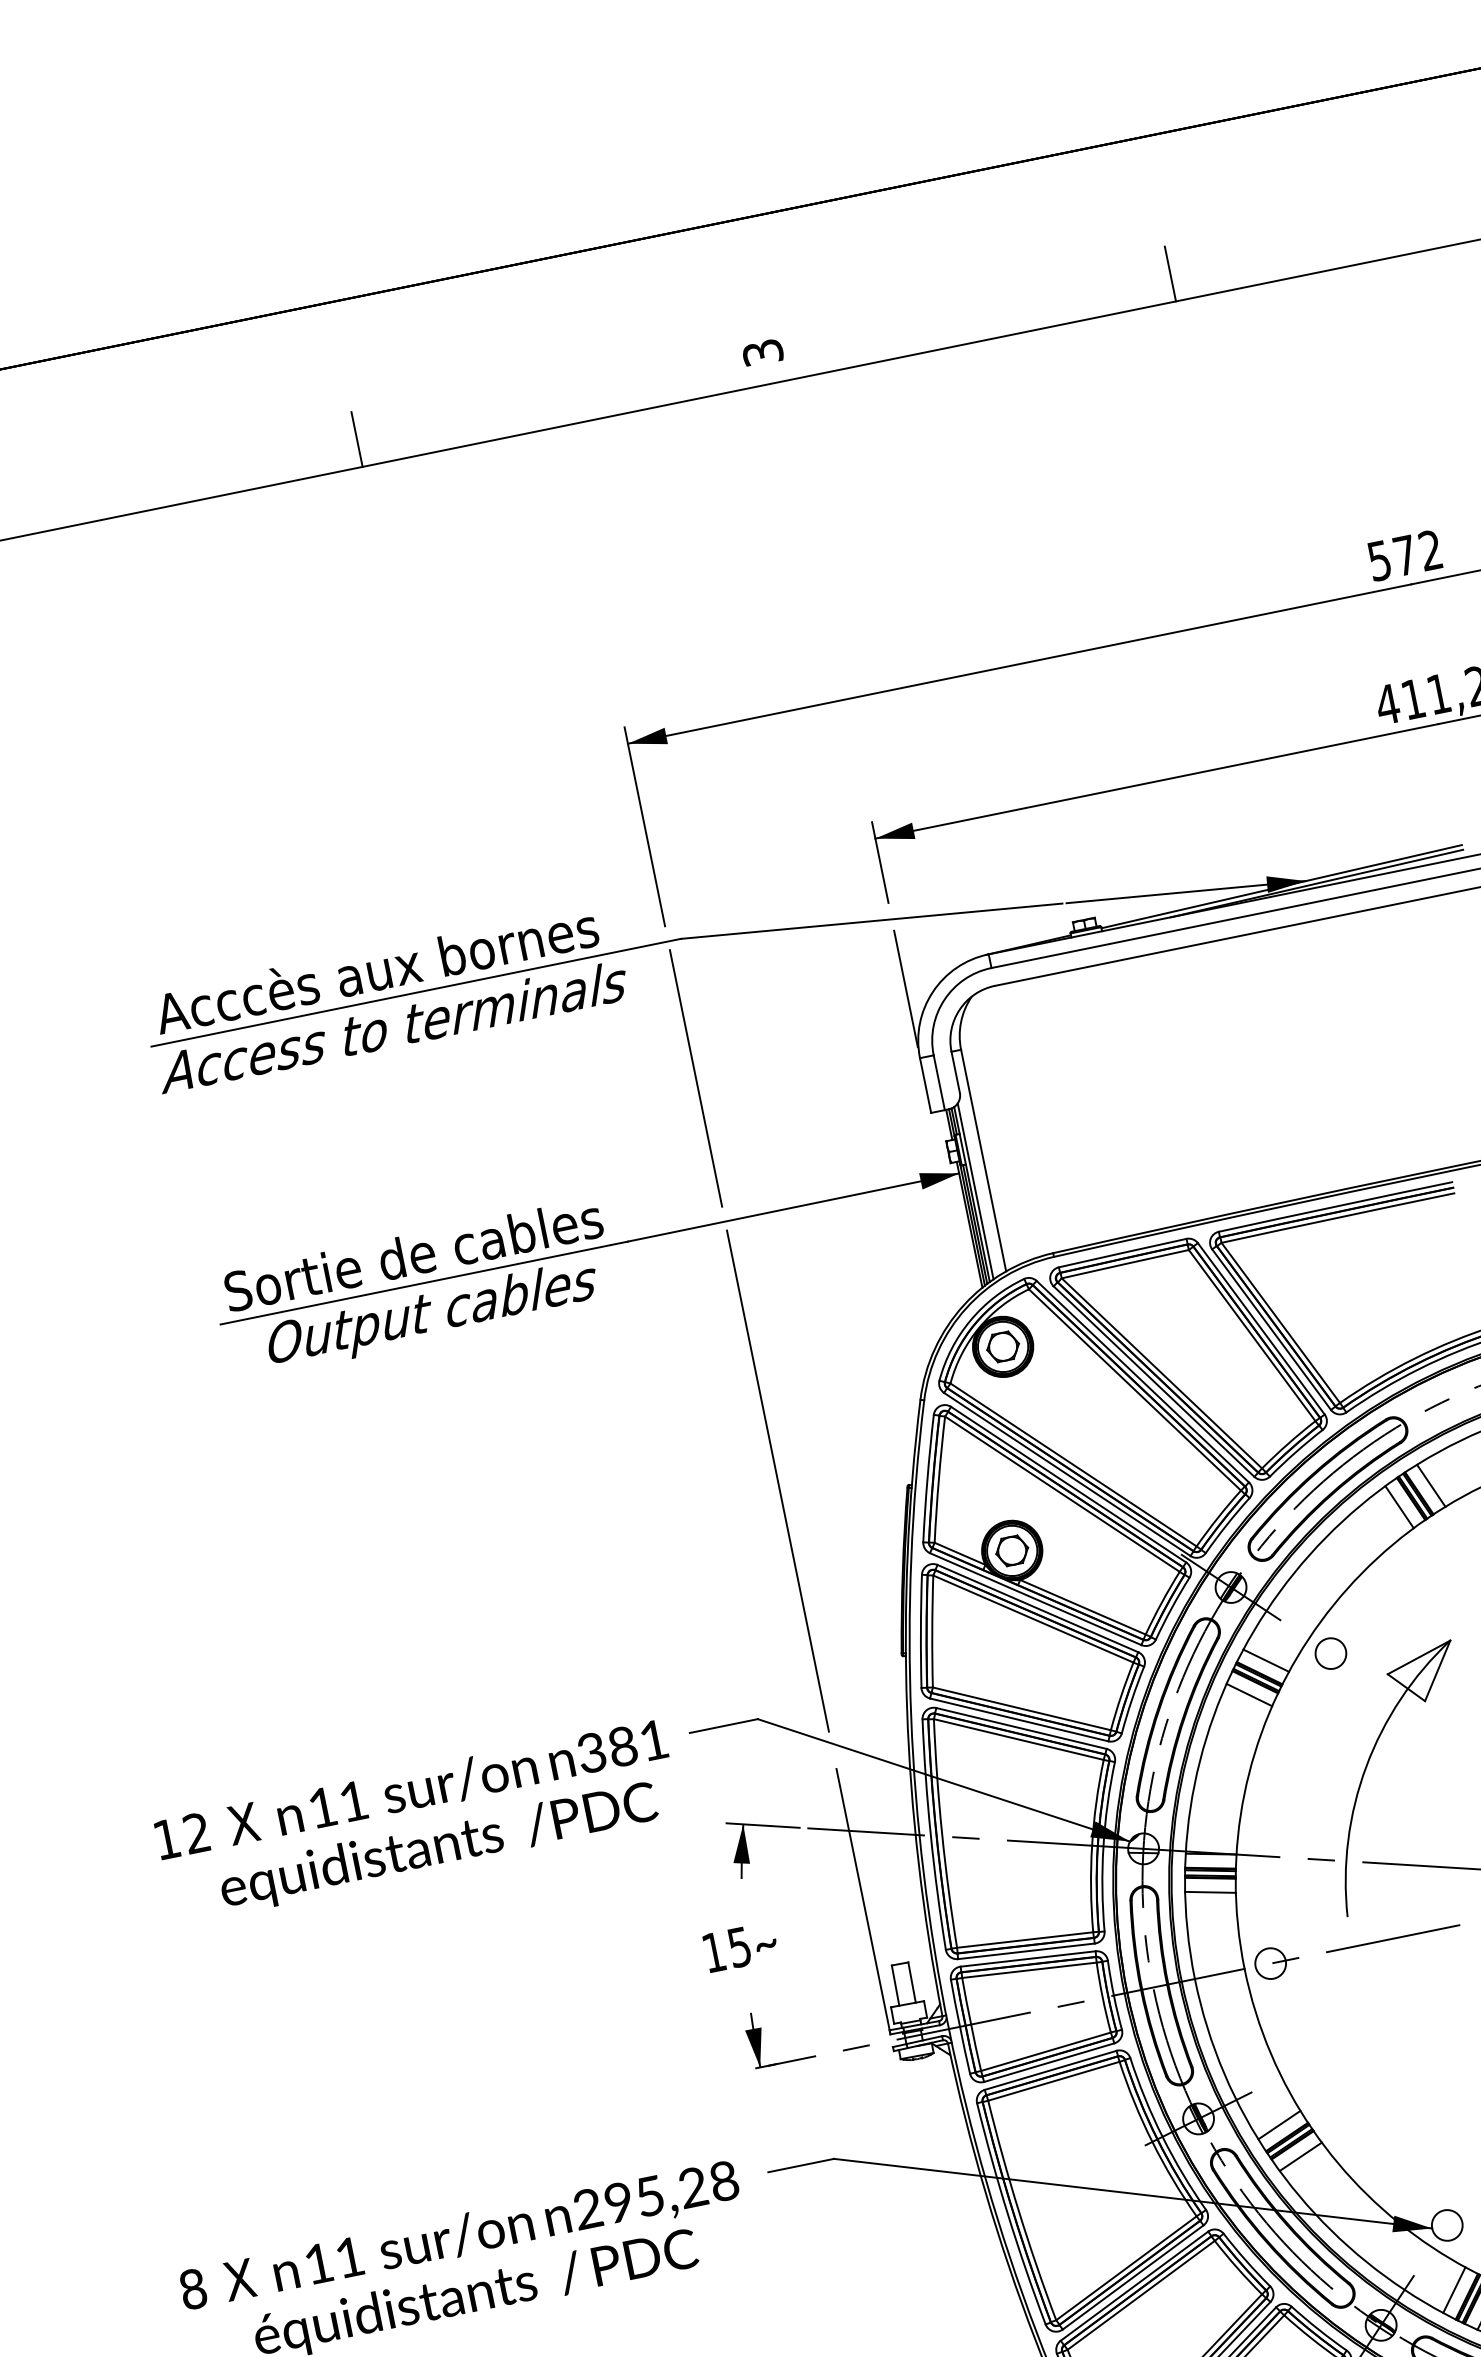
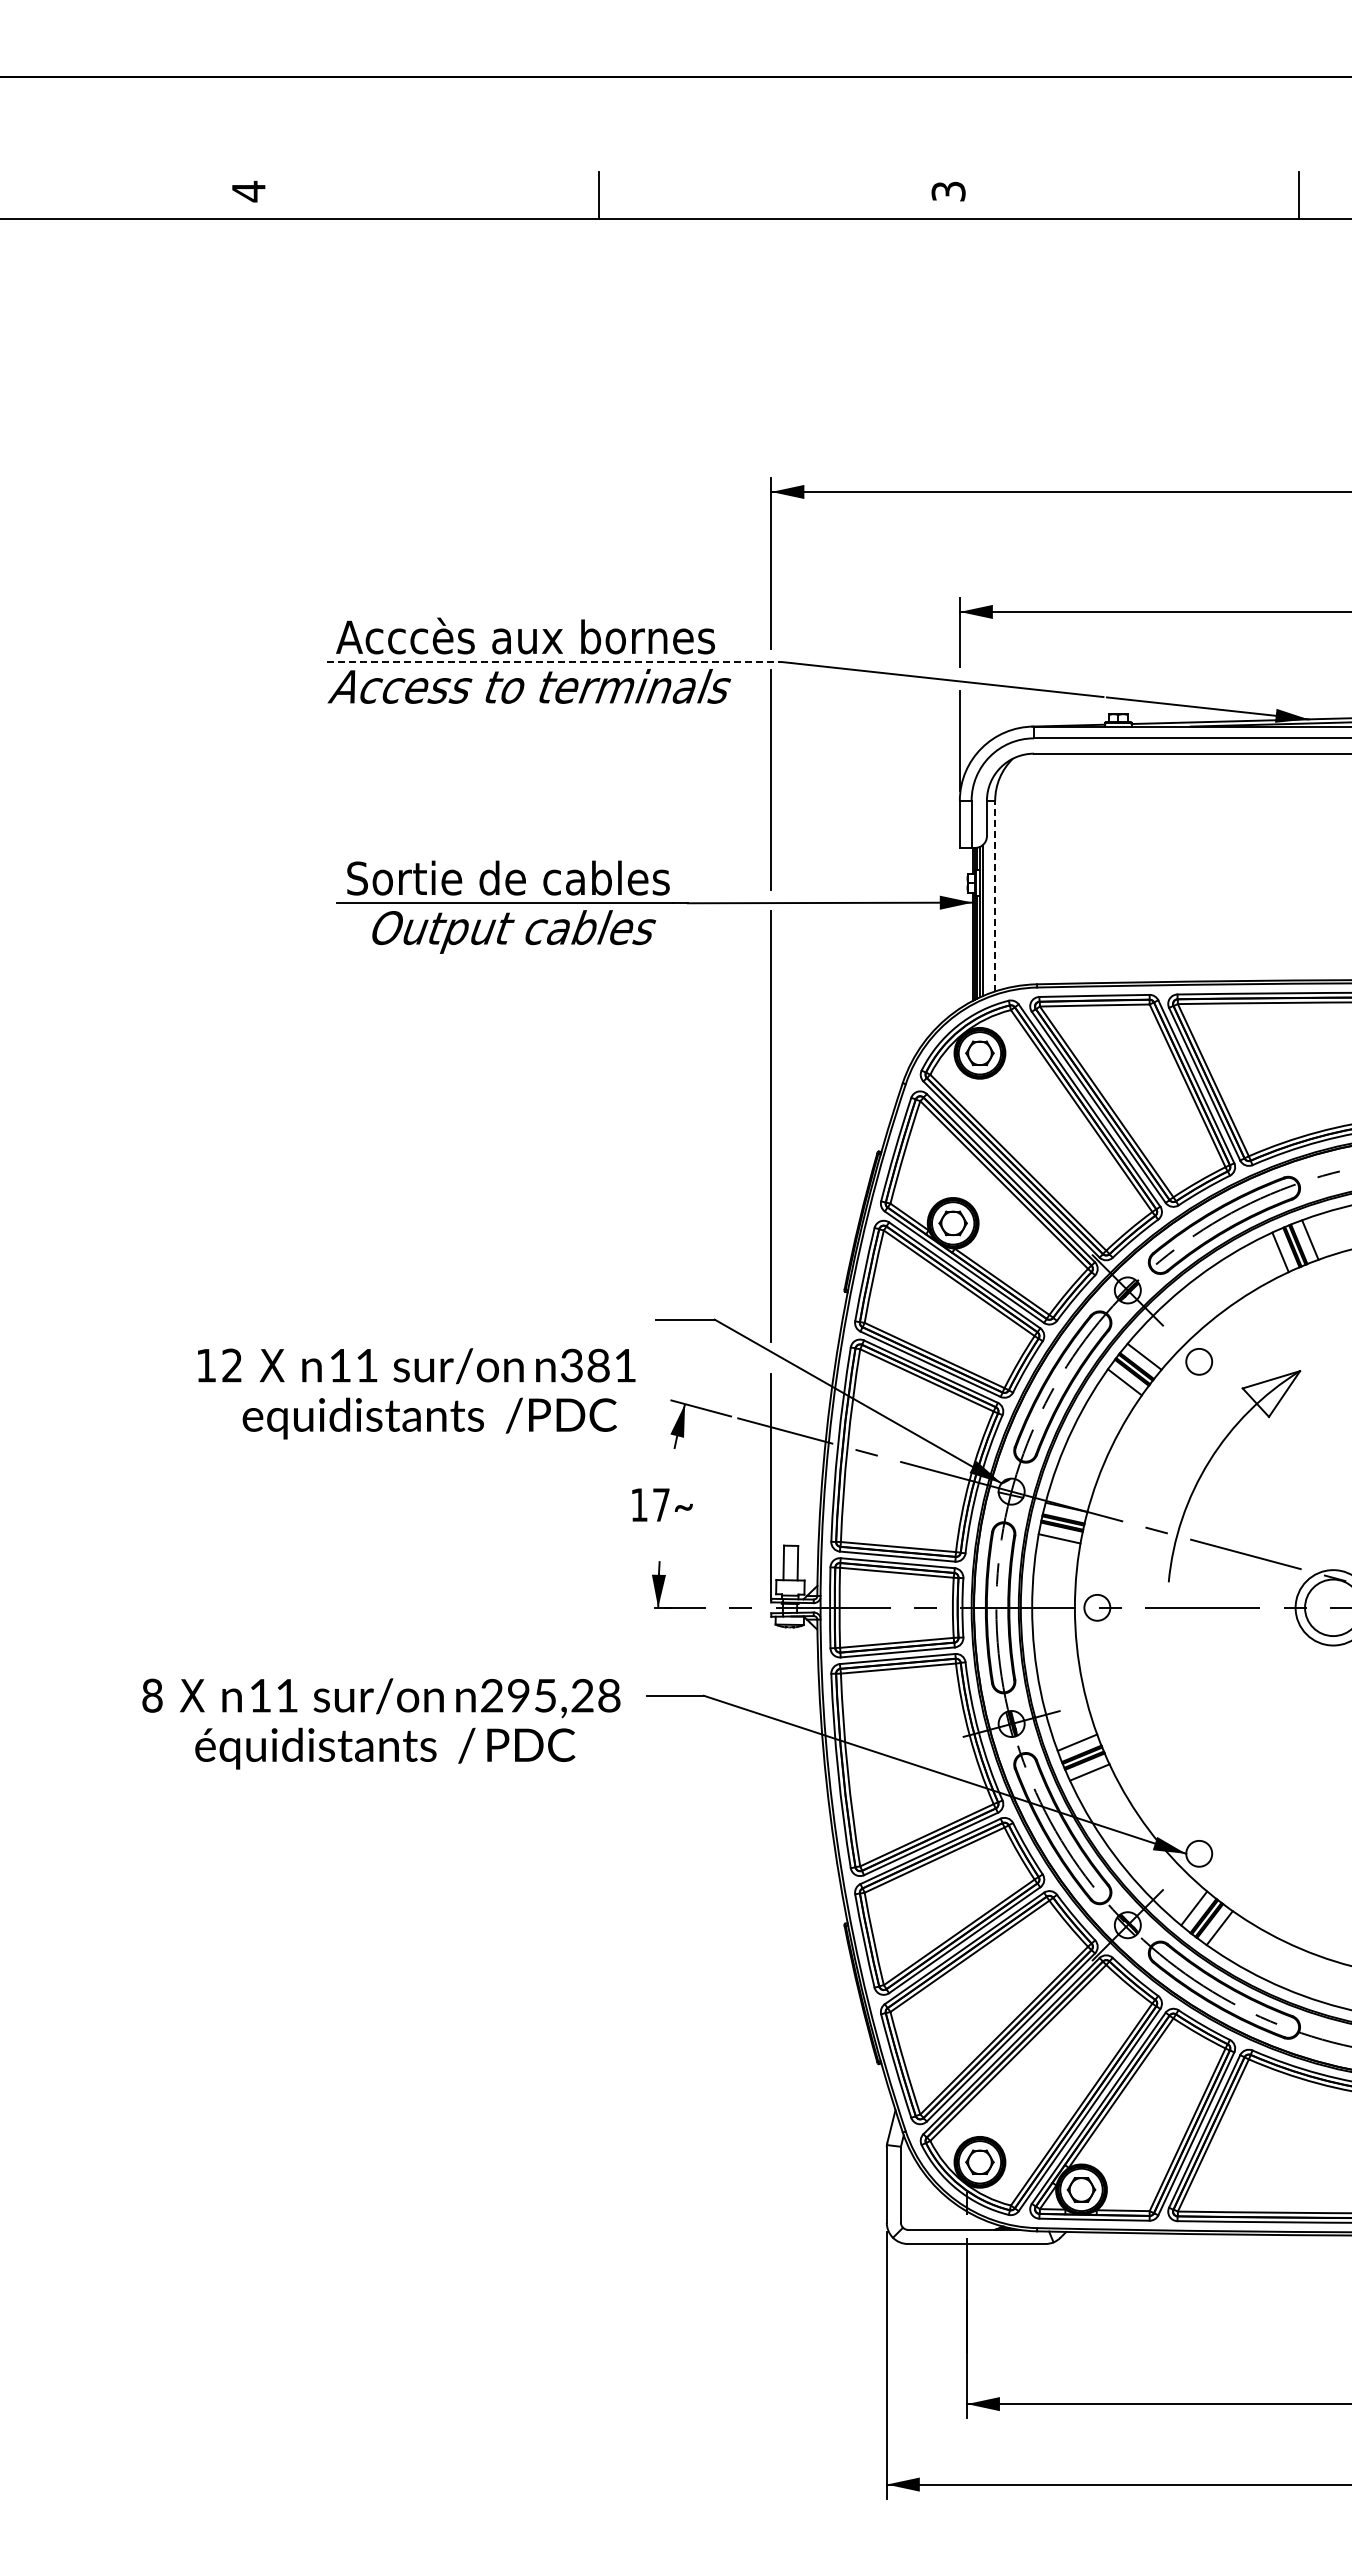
line: (416, 993) -> (554, 662), solid -> dashed
line: (983, 1159) -> (995, 895), solid -> dashed
text: (417, 1822) -> (416, 1393), moved
text: (739, 1947) -> (661, 1505), 15 -> 17

